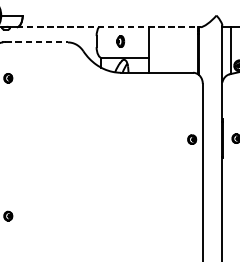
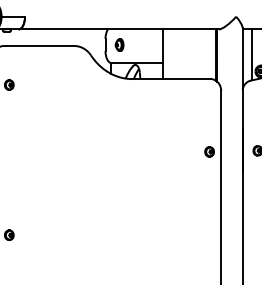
line: (109, 27) -> (119, 29), dashed -> solid
part: (120, 41) -> (119, 44), moved
line: (36, 42) -> (40, 46), dashed -> solid

